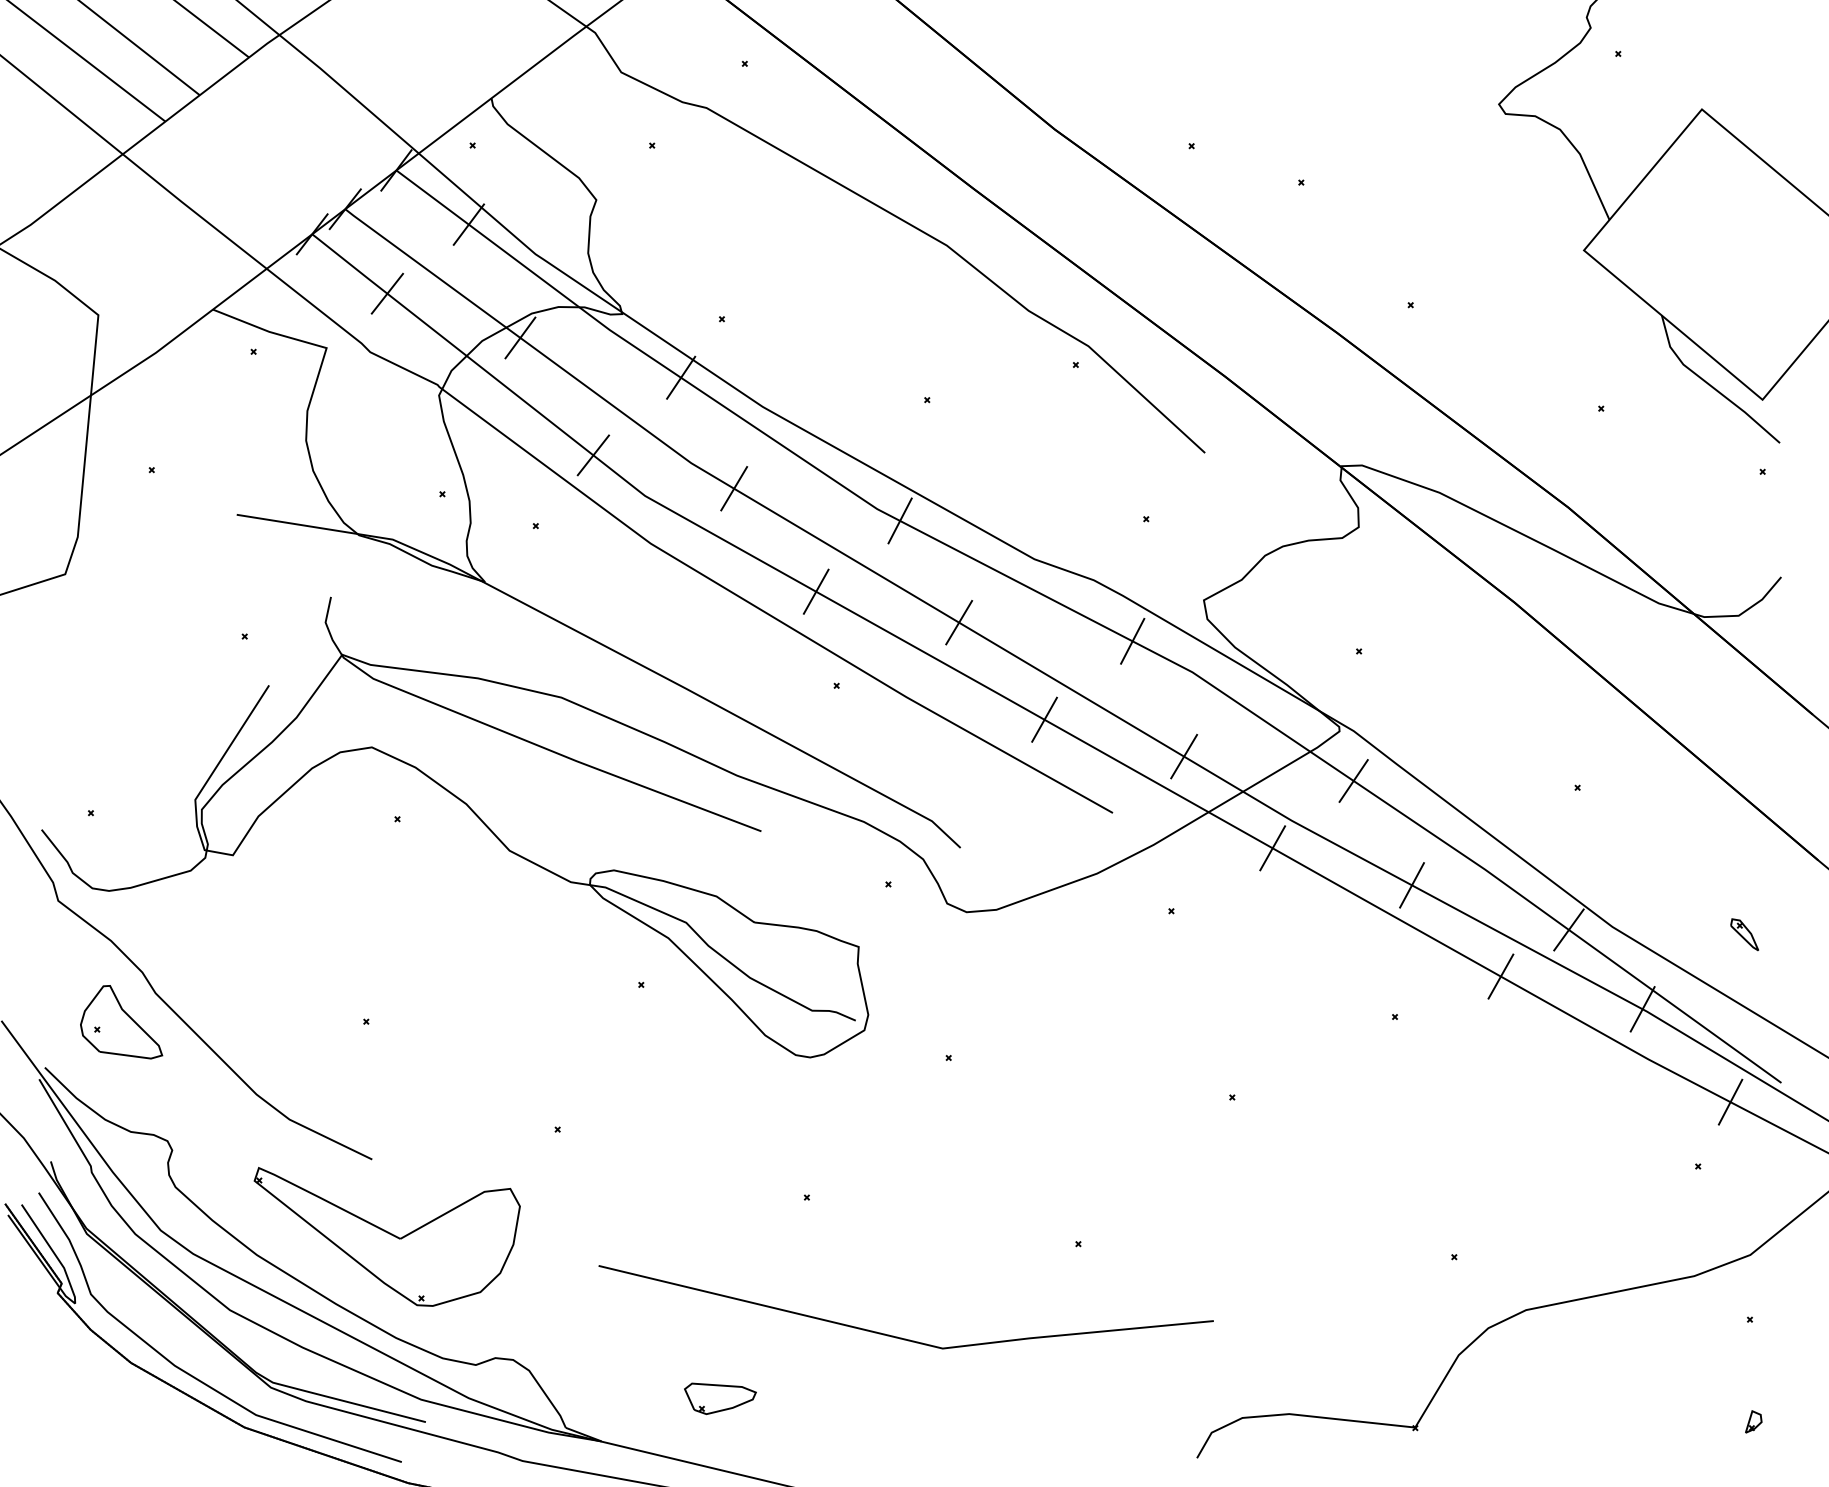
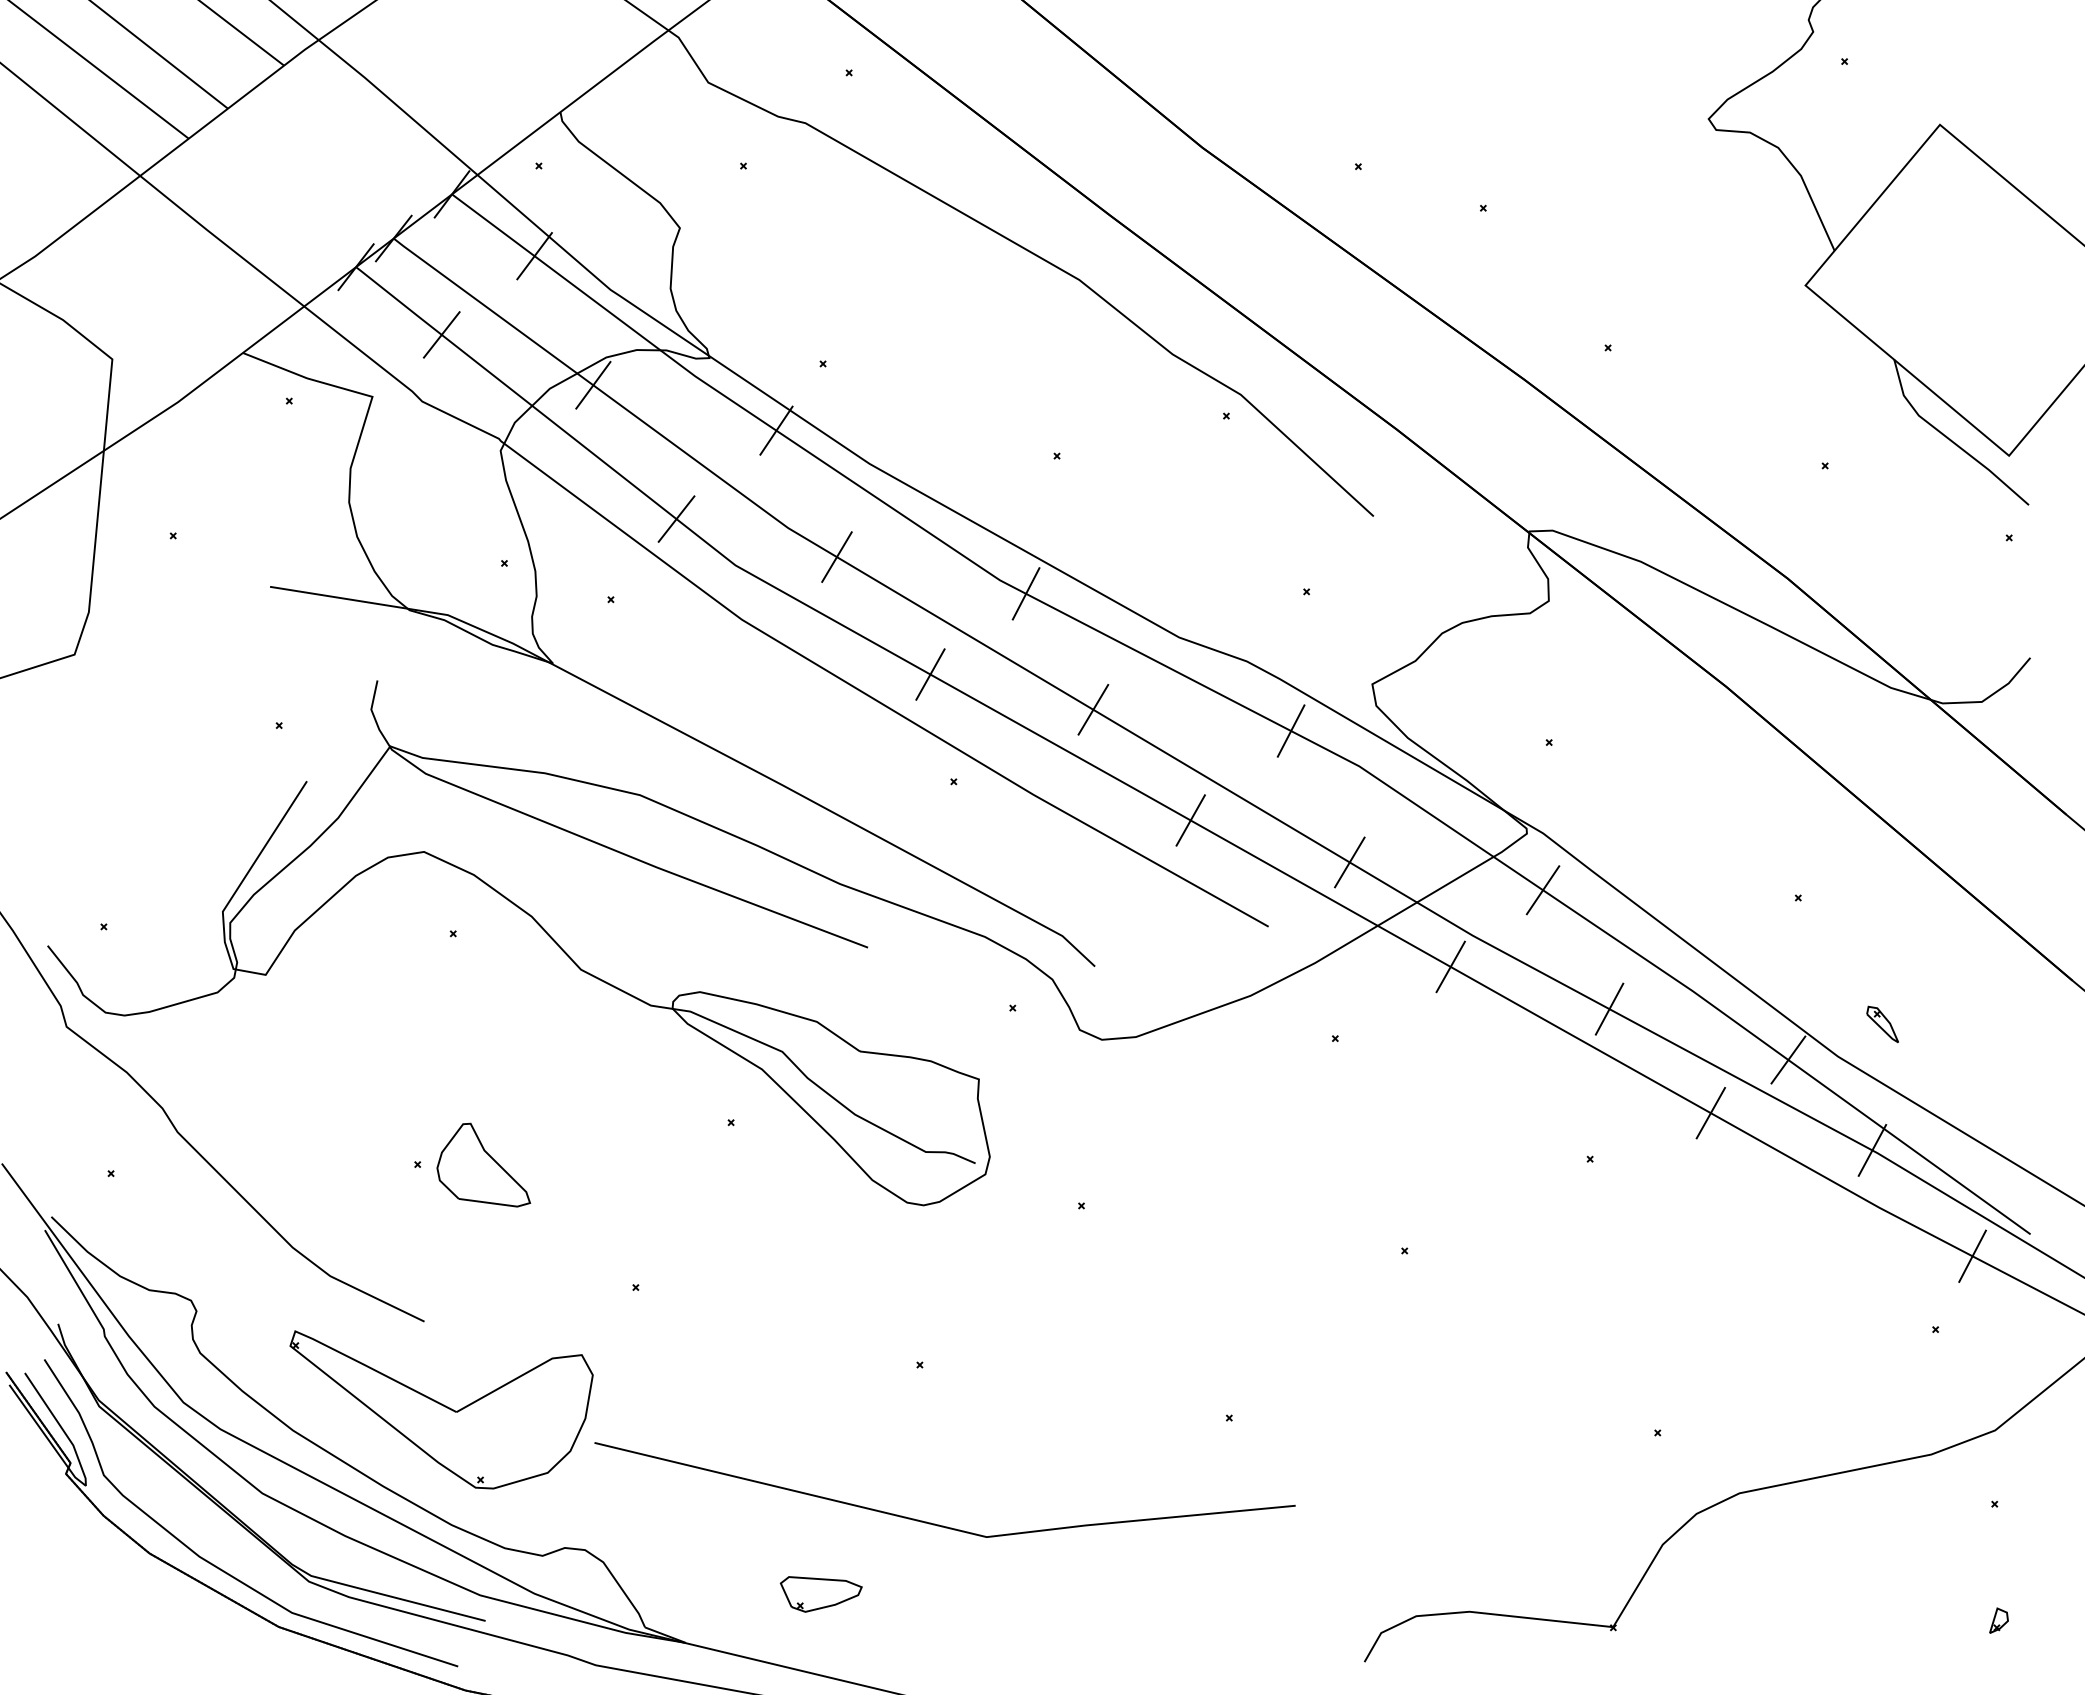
part: (1744, 934) -> (1882, 1024), moved
part: (121, 1021) -> (483, 1164), moved
line: (897, 1336) -> (935, 1523), moved

